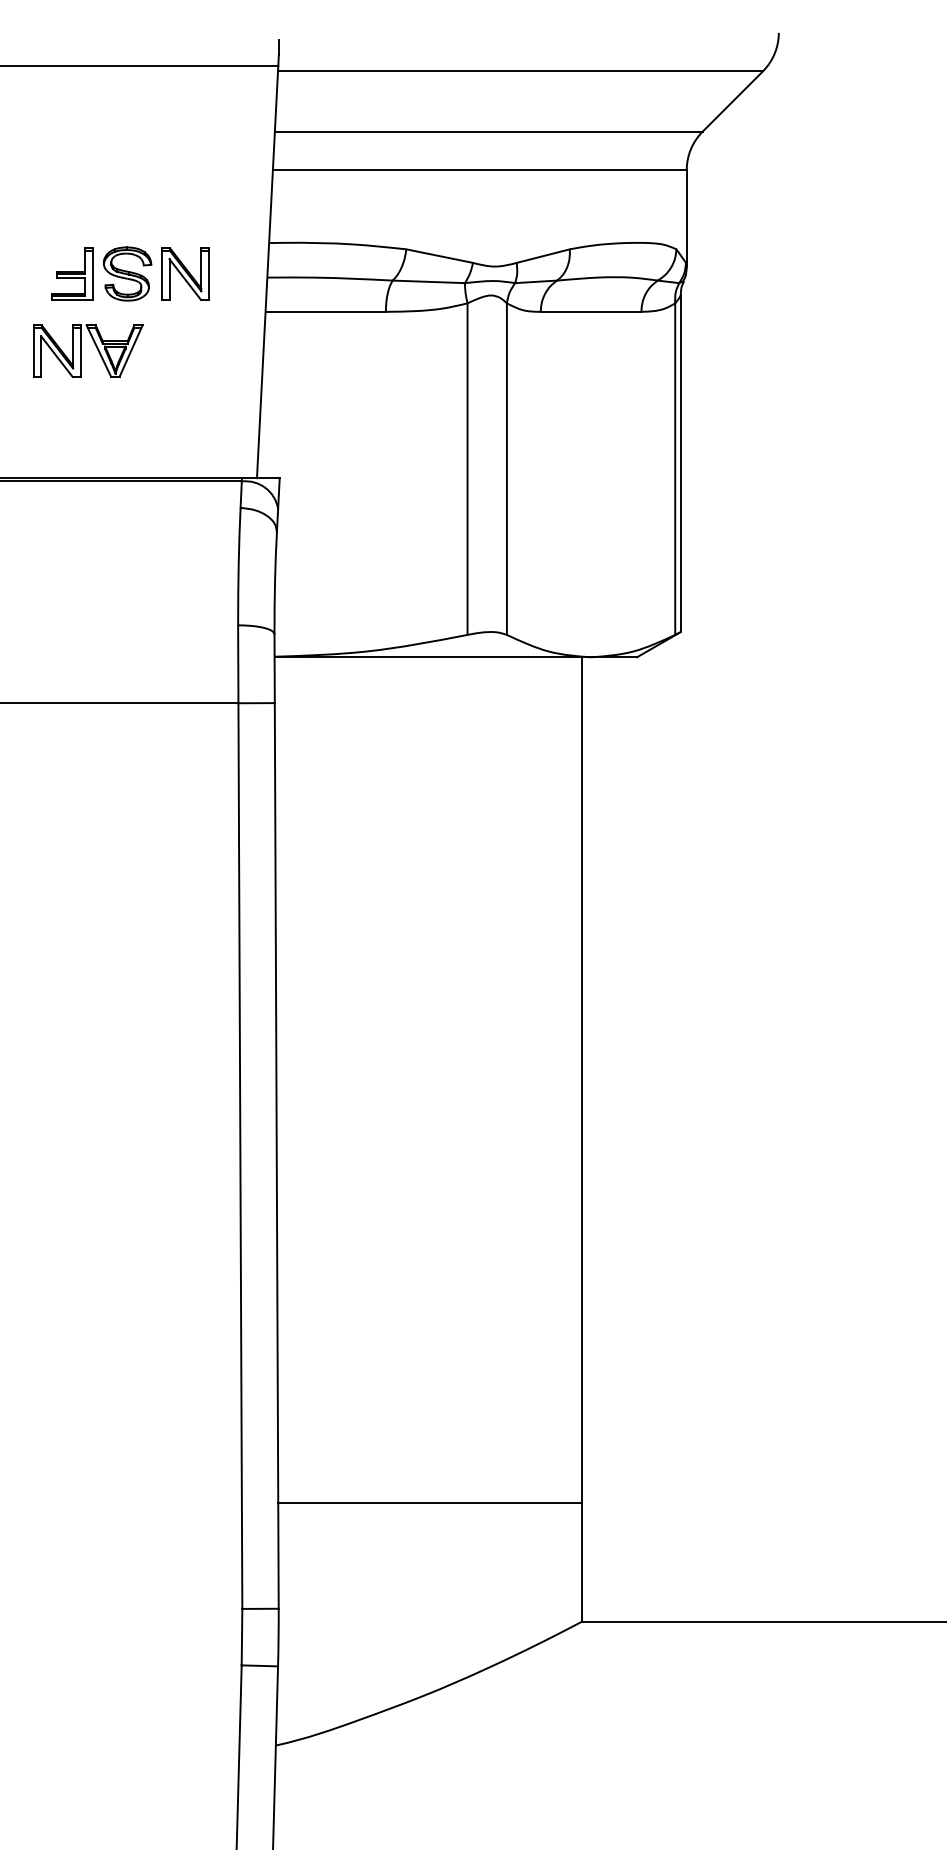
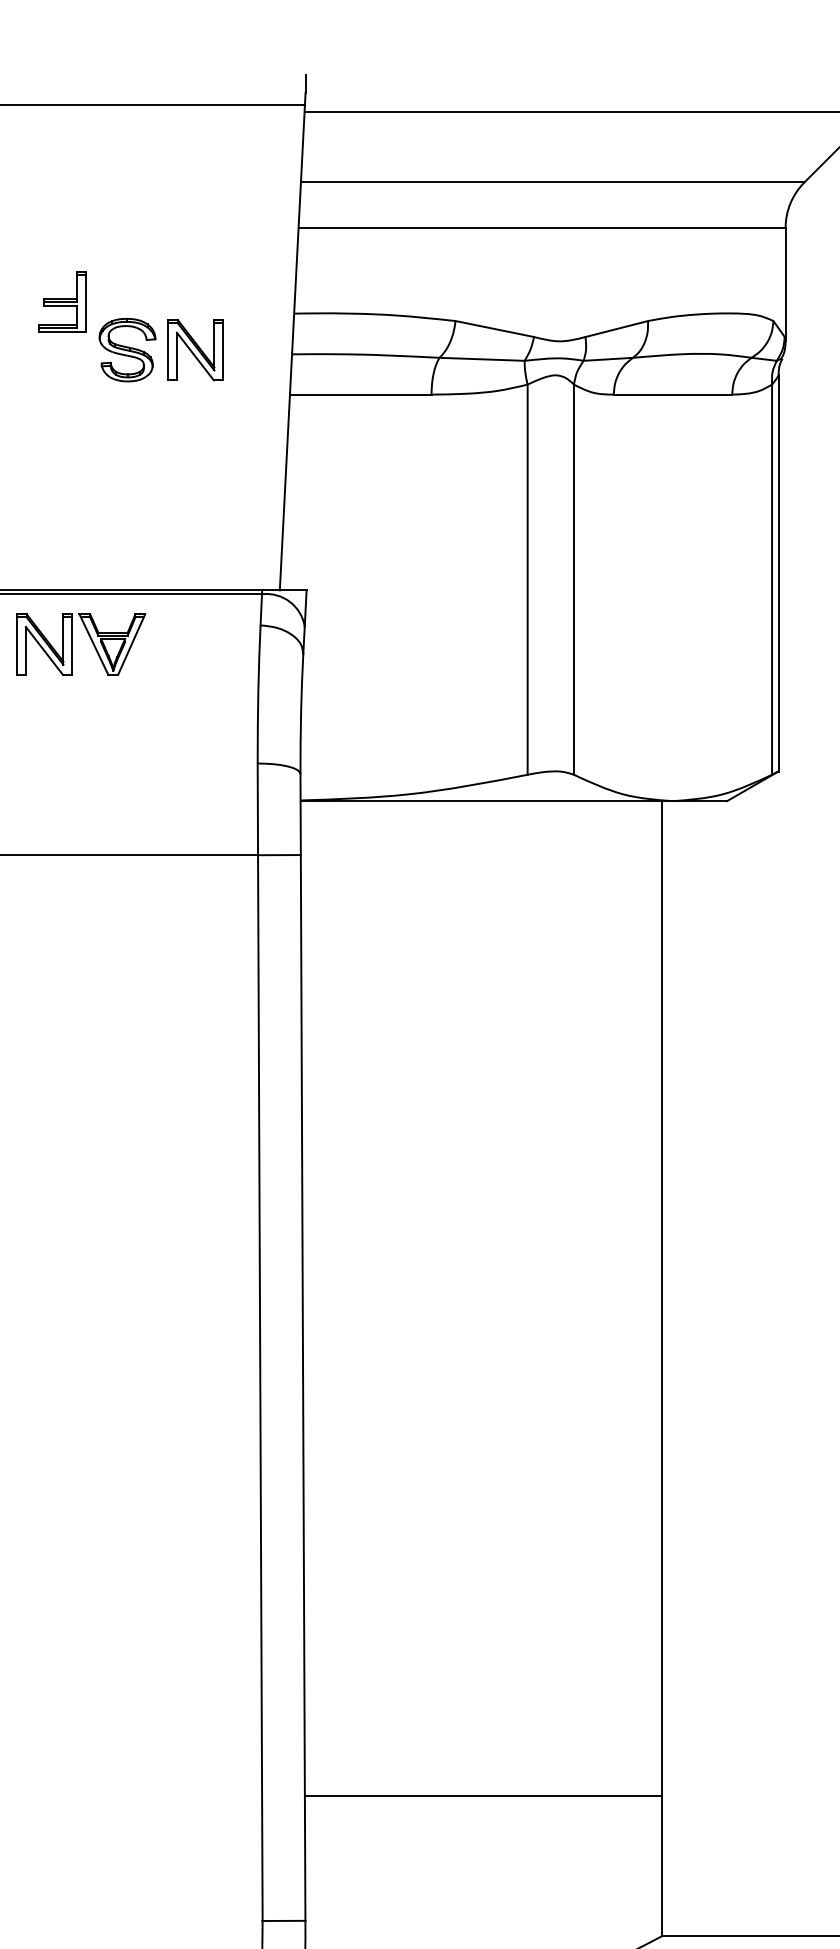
part: (72, 273) -> (62, 301), moved
part: (81, 350) -> (73, 643), moved

